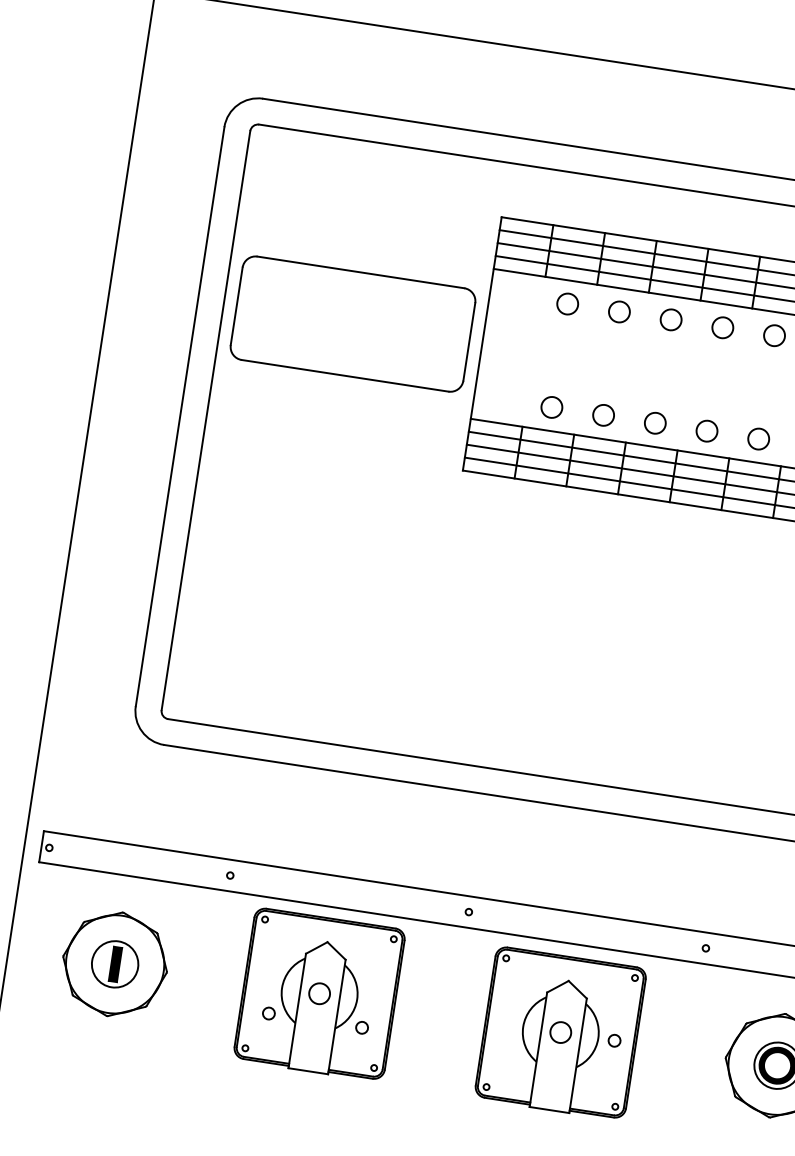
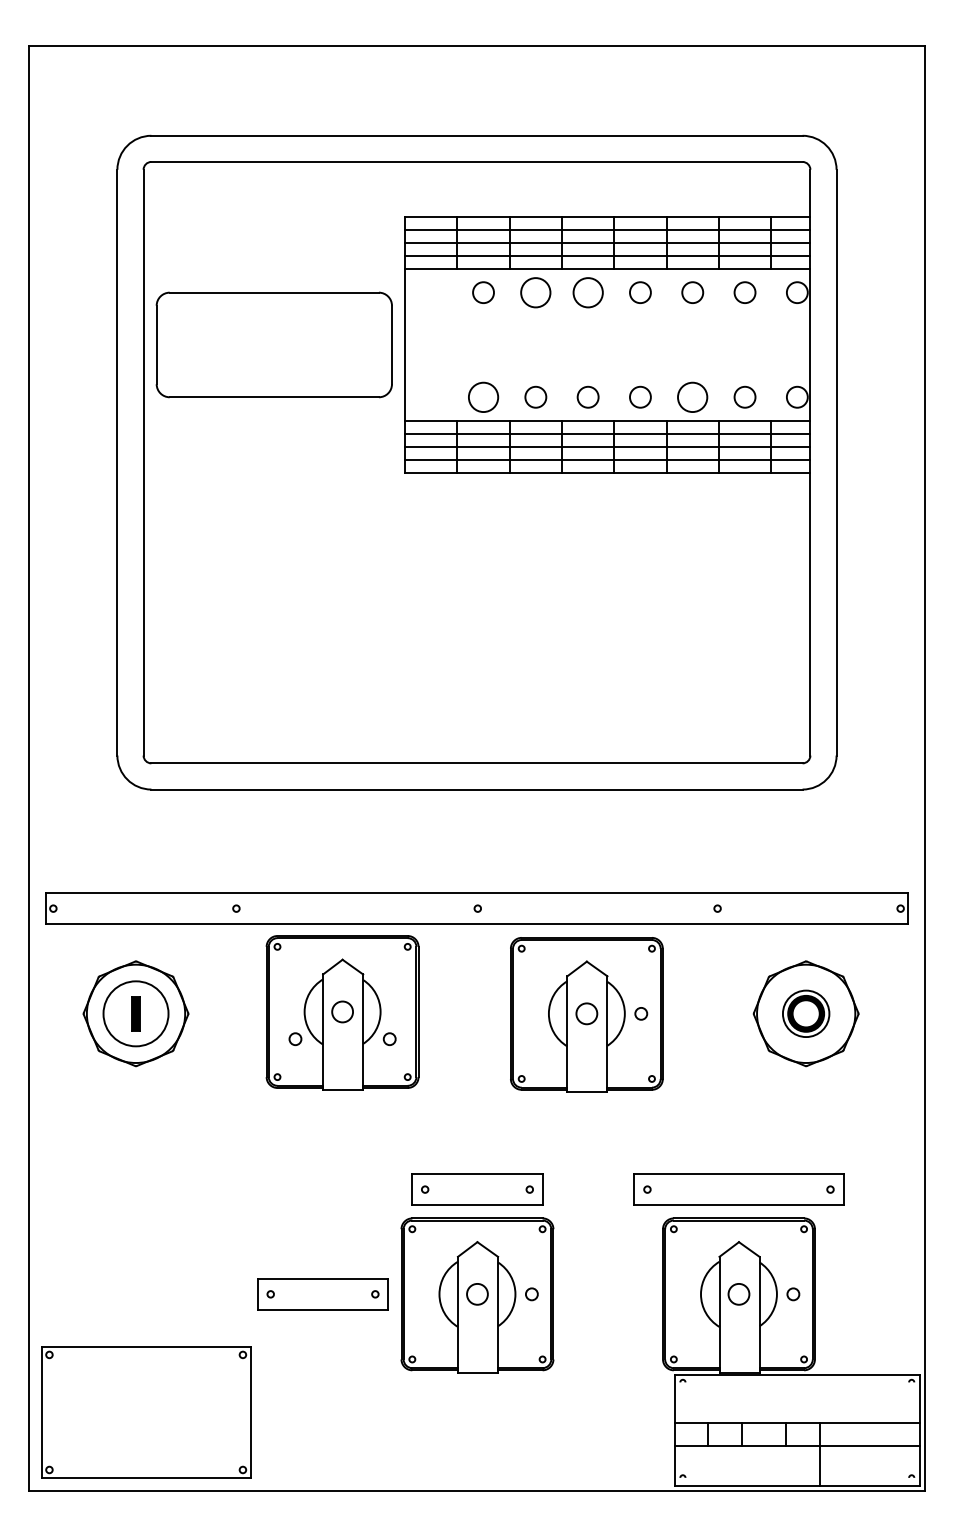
circle: (619, 311) -> (535, 292), size x1.4
circle: (670, 319) -> (587, 292), size x1.4
circle: (551, 406) -> (483, 396), size x1.4
circle: (758, 438) -> (692, 396), size x1.4
circle: (114, 963) -> (135, 1013), size x1.4

